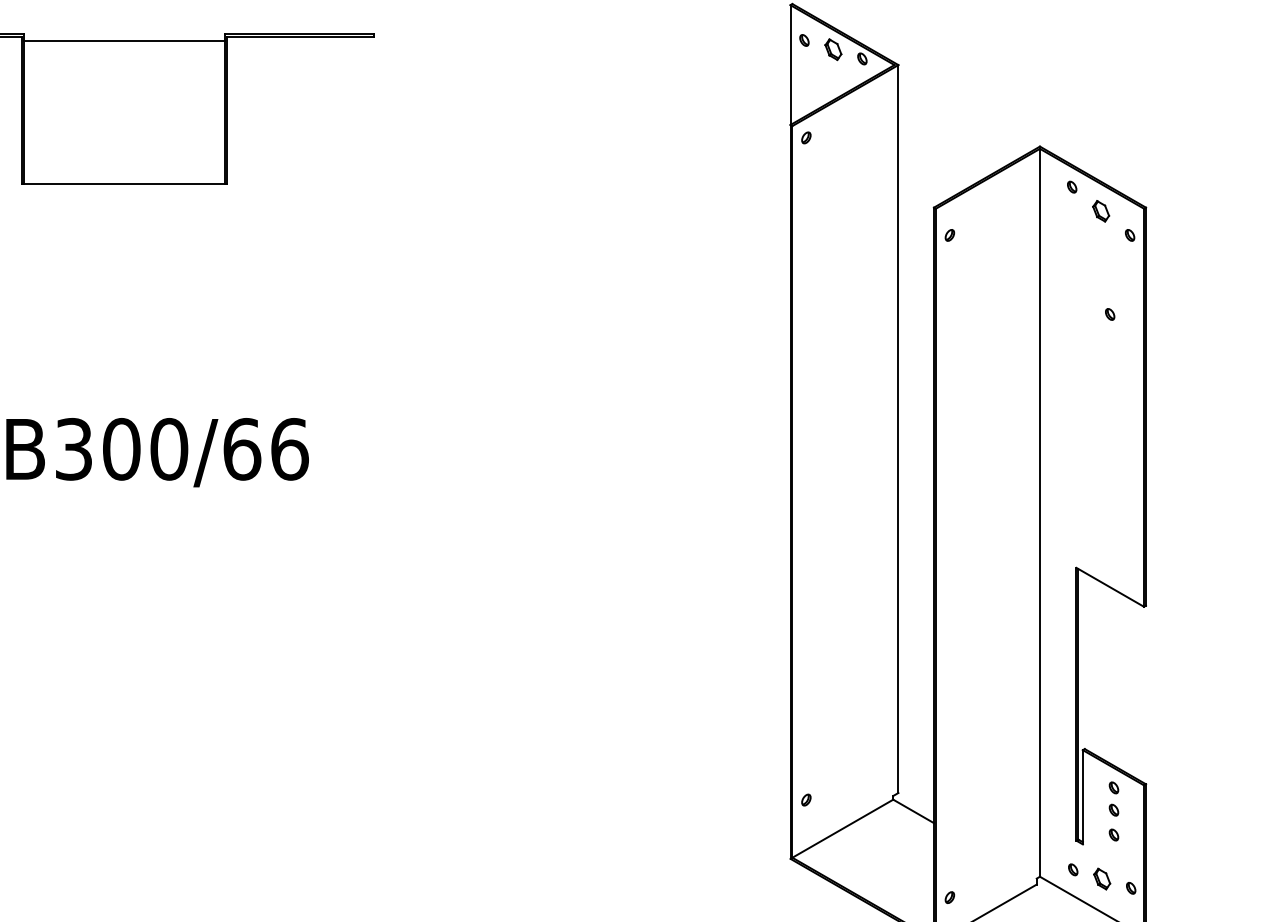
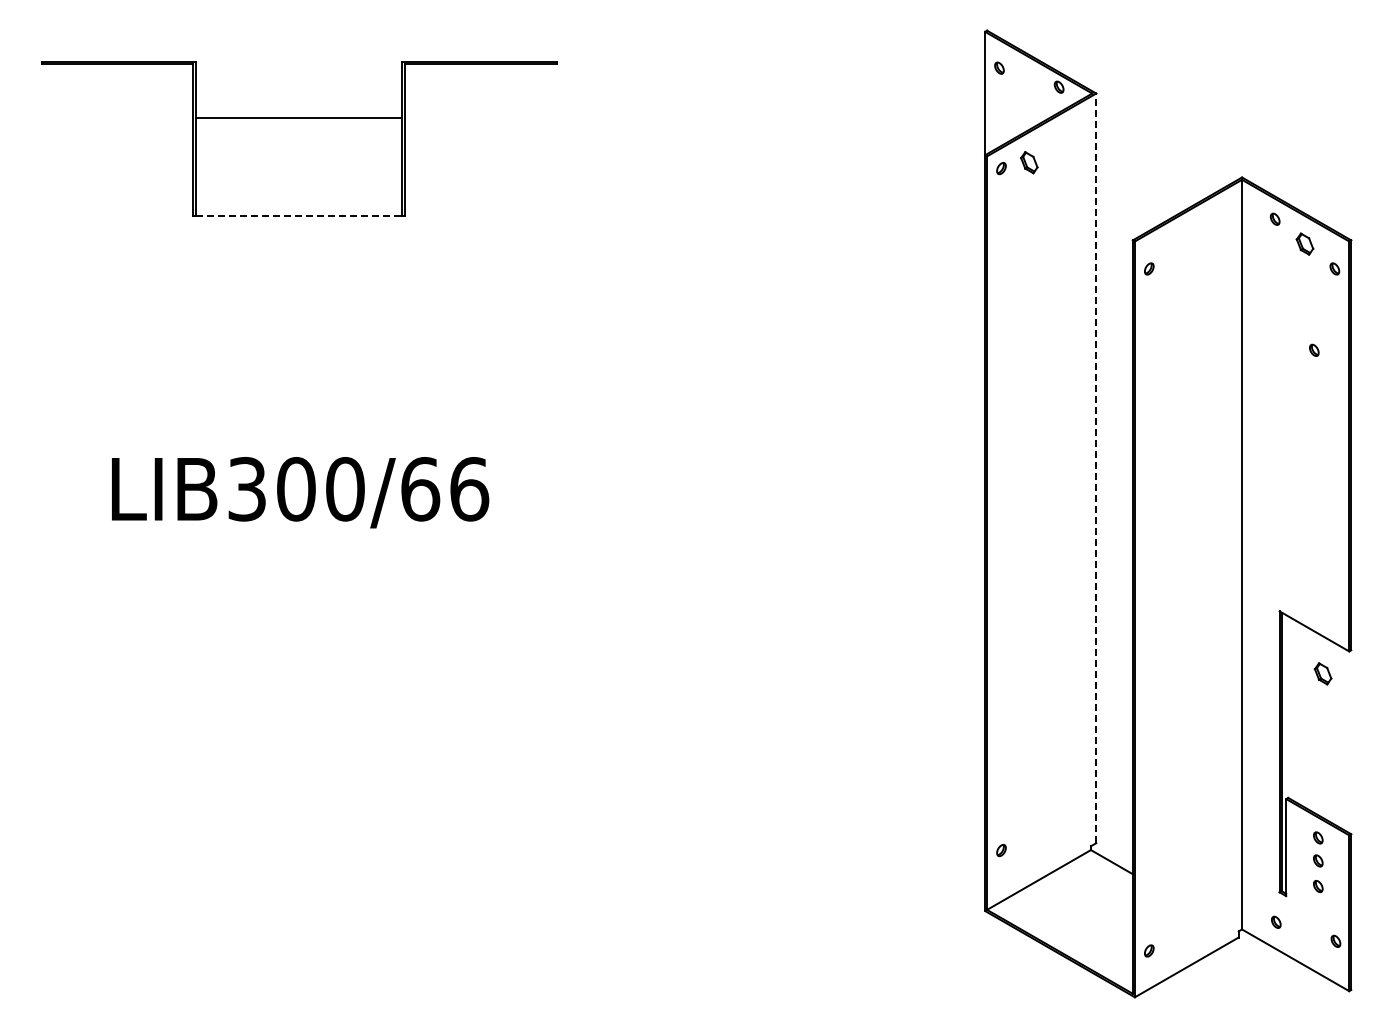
line: (124, 41) -> (299, 118), moved
part: (833, 49) -> (1029, 162), moved
line: (124, 183) -> (299, 215), solid -> dashed
line: (898, 429) -> (1096, 468), solid -> dashed
part: (1101, 878) -> (1322, 673), moved

